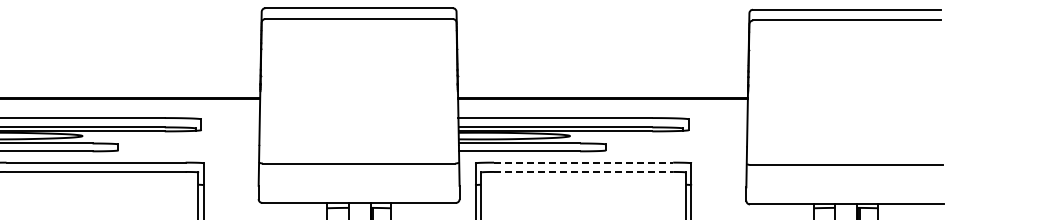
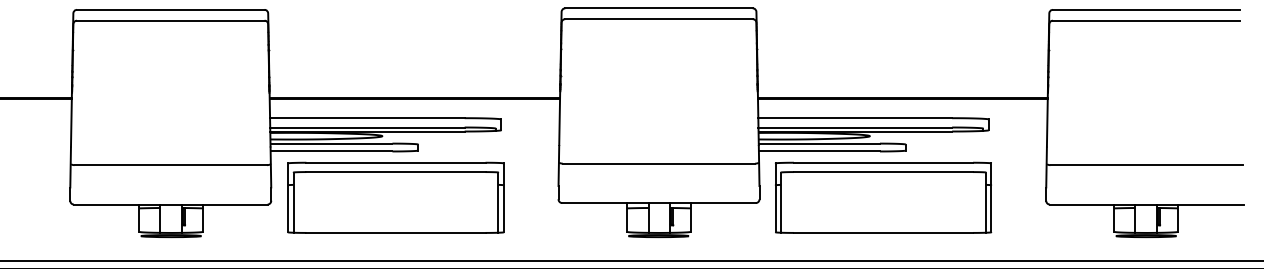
line: (583, 162) -> (883, 162), dashed -> solid
line: (583, 172) -> (883, 172), dashed -> solid

